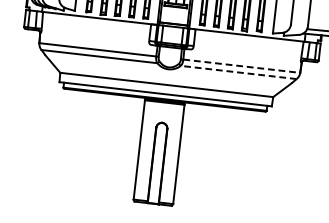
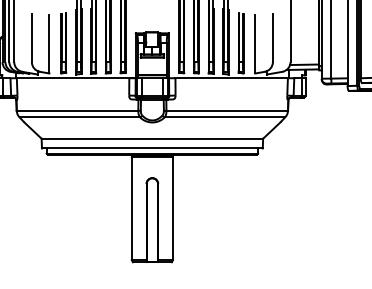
line: (242, 66) -> (227, 110), dashed -> solid
line: (238, 72) -> (224, 117), dashed -> solid

